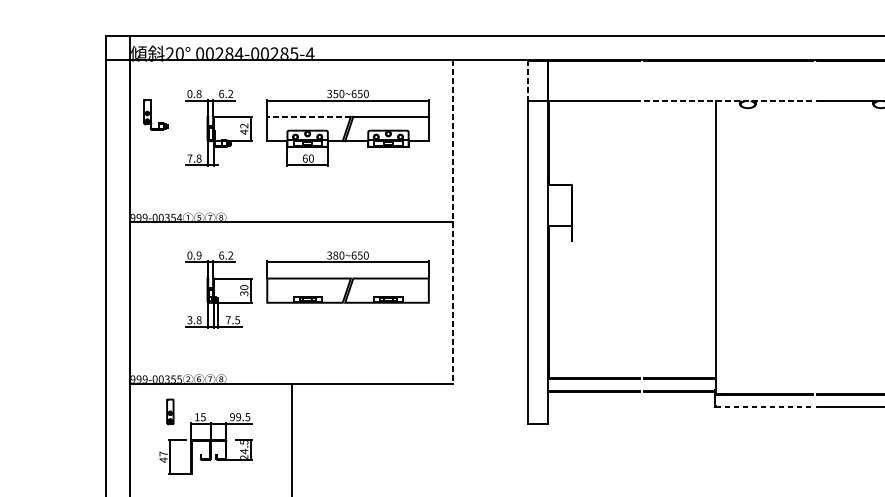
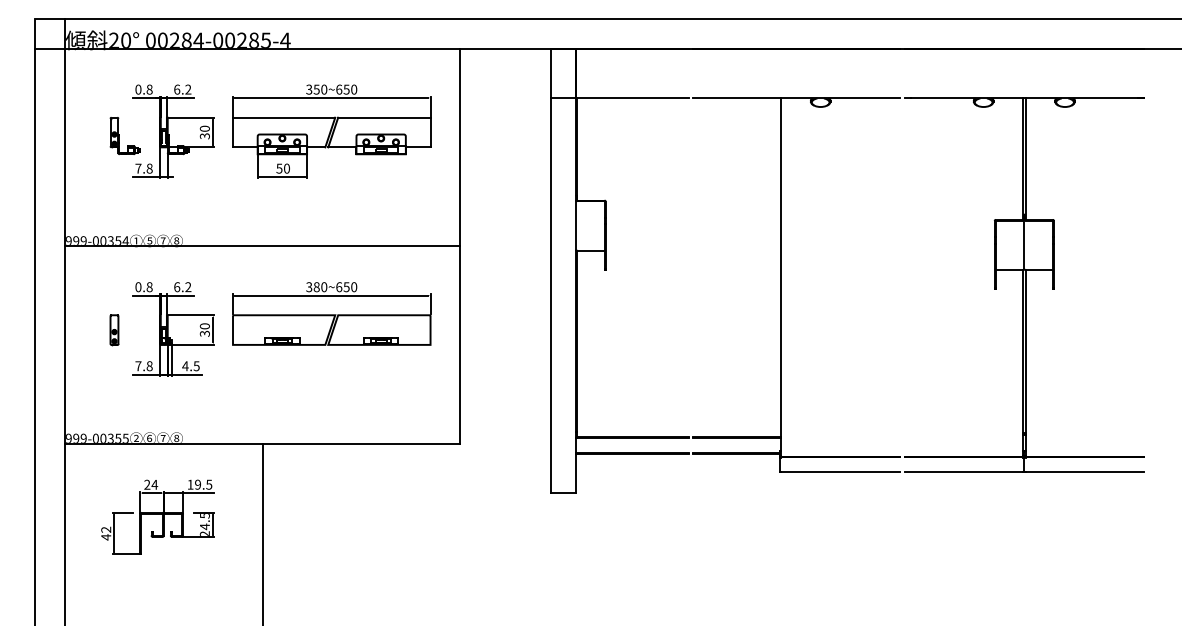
line: (527, 80) -> (551, 73), dashed -> solid
line: (728, 101) -> (797, 98), dashed -> solid
part: (155, 115) -> (124, 136), moved
line: (308, 116) -> (283, 117), dashed -> solid
text: (243, 129) -> (204, 132), 42 -> 30
text: (305, 158) -> (279, 168), 60 -> 50
line: (453, 222) -> (460, 246), dashed -> solid
text: (198, 255) -> (149, 287), 0.9 -> 0.8
text: (189, 320) -> (138, 366), 3.8 -> 7.8
text: (228, 320) -> (185, 366), 7.5 -> 4.5
line: (764, 406) -> (840, 471), dashed -> solid
part: (170, 412) -> (114, 330), moved
text: (200, 416) -> (151, 484), 15 -> 24
text: (232, 416) -> (190, 484), 99.5 -> 19.5
text: (163, 453) -> (106, 529), 47 -> 42

